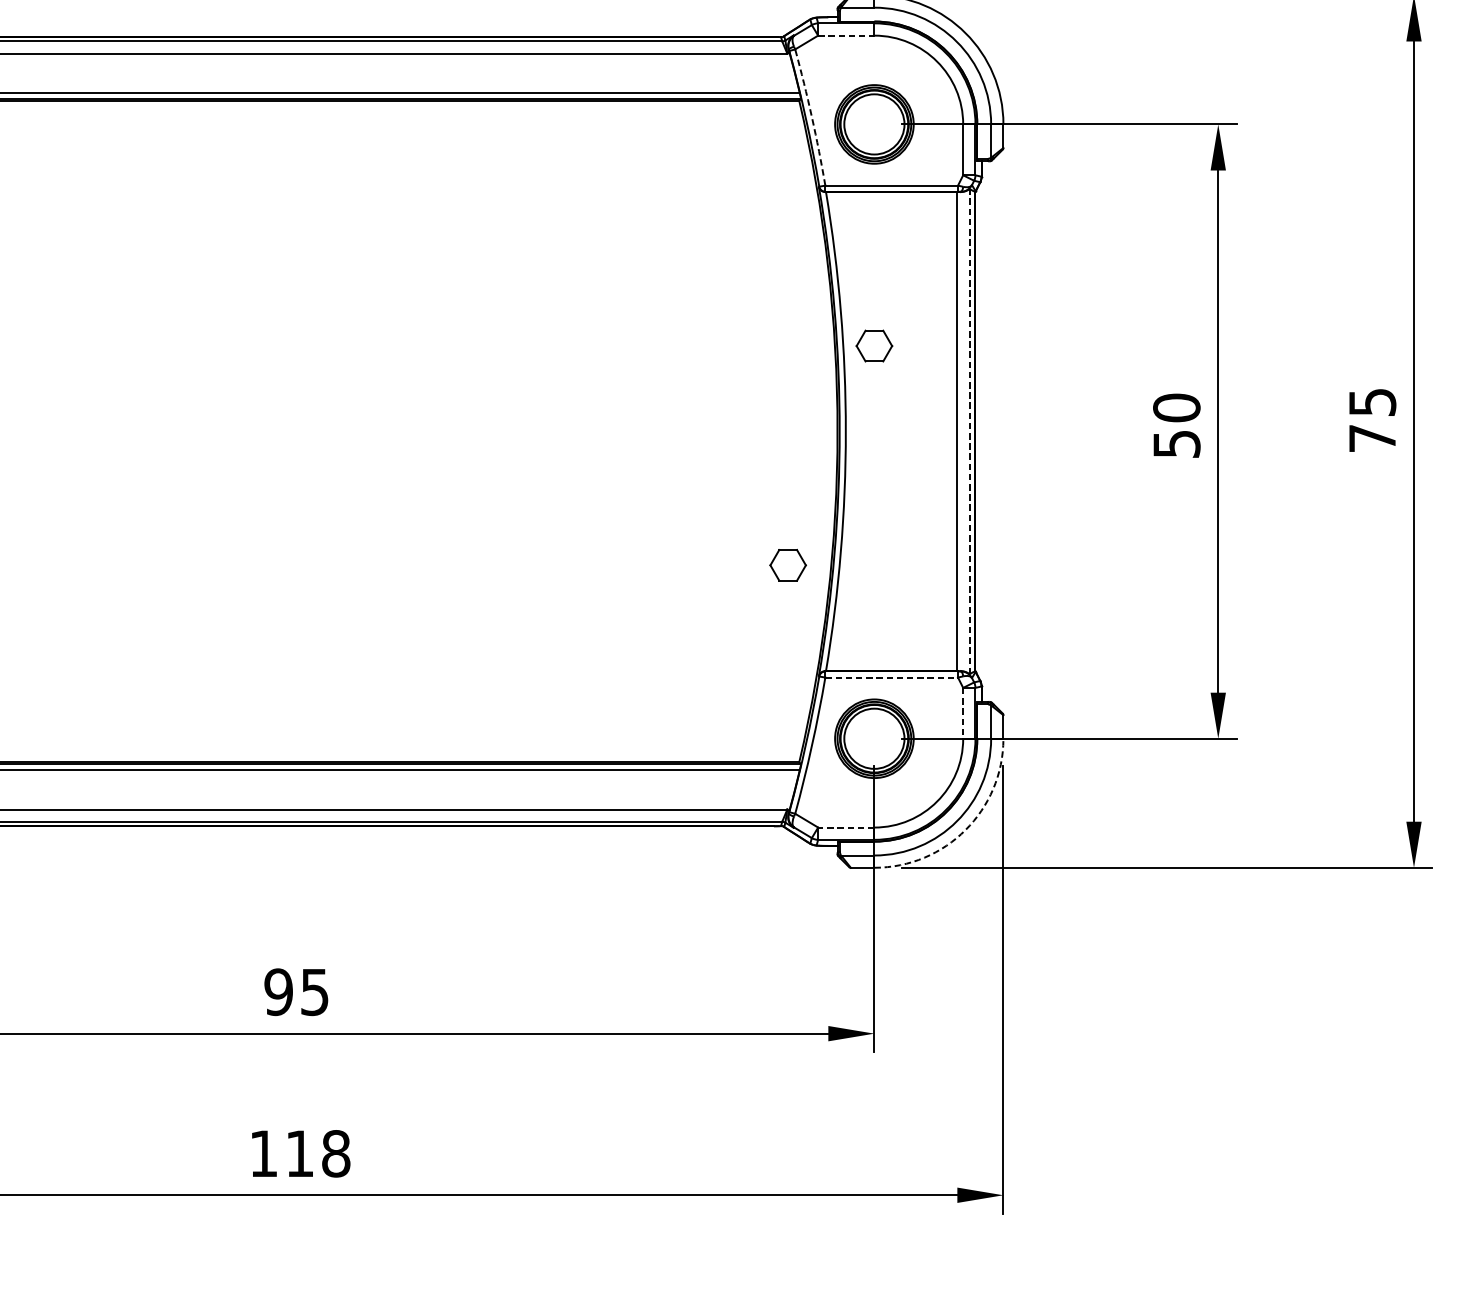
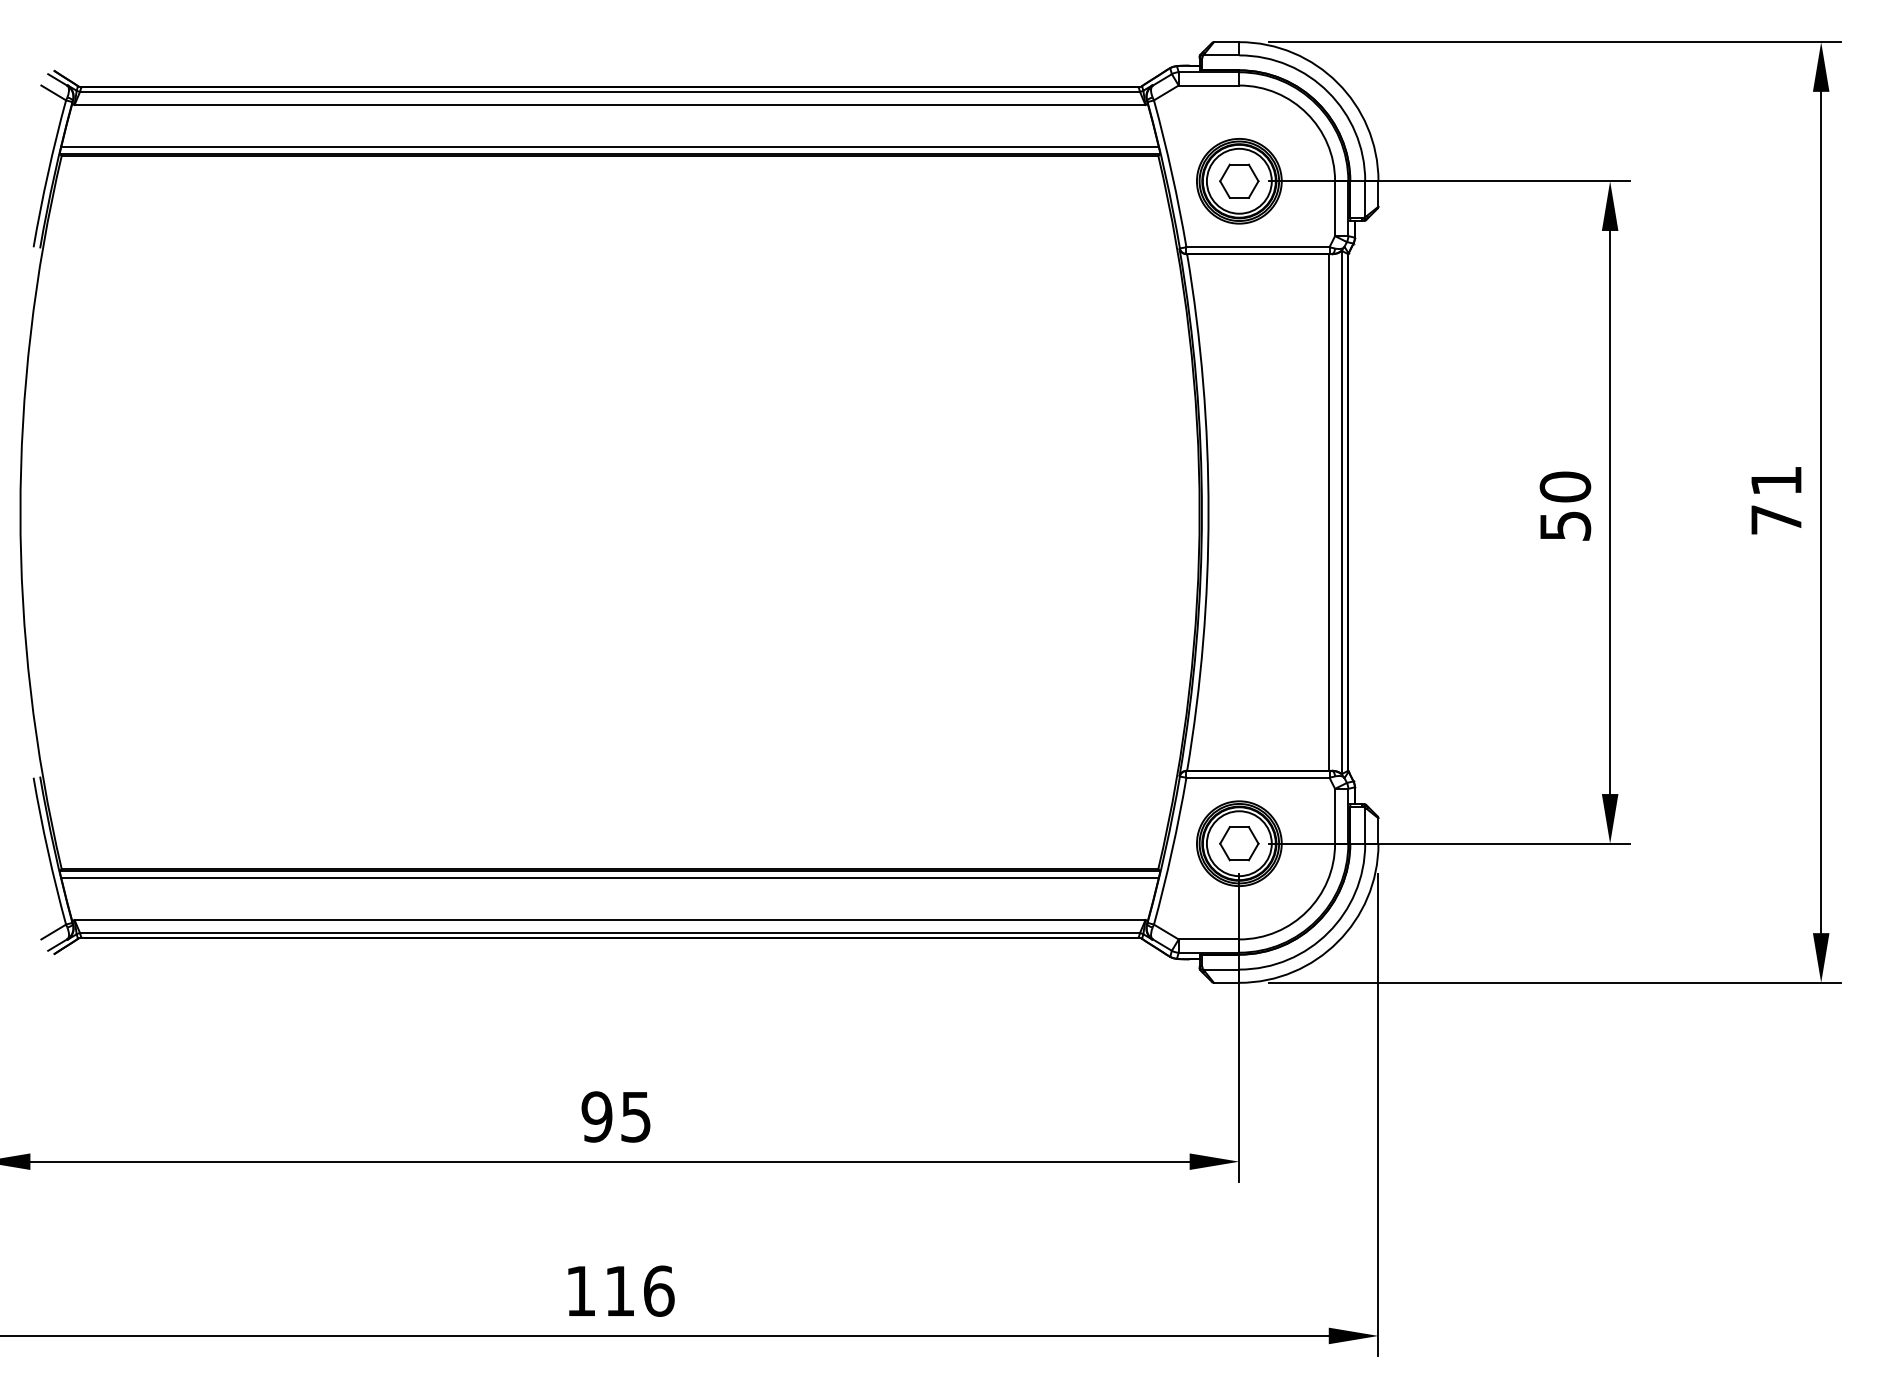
line: (846, 35) -> (1209, 85), dashed -> solid
arc: (811, 117) -> (1171, 173), dashed -> solid
part: (874, 345) -> (1239, 180), moved
text: (1372, 401) -> (1776, 480), 75 -> 71
line: (970, 431) -> (1342, 512), dashed -> solid
part: (788, 565) -> (1239, 843), moved
line: (891, 677) -> (1257, 777), dashed -> solid
line: (963, 713) -> (1335, 816), dashed -> solid
line: (845, 827) -> (1208, 939), dashed -> solid
arc: (965, 830) -> (1337, 942), dashed -> solid
text: (335, 1153) -> (658, 1290), 118 -> 116

